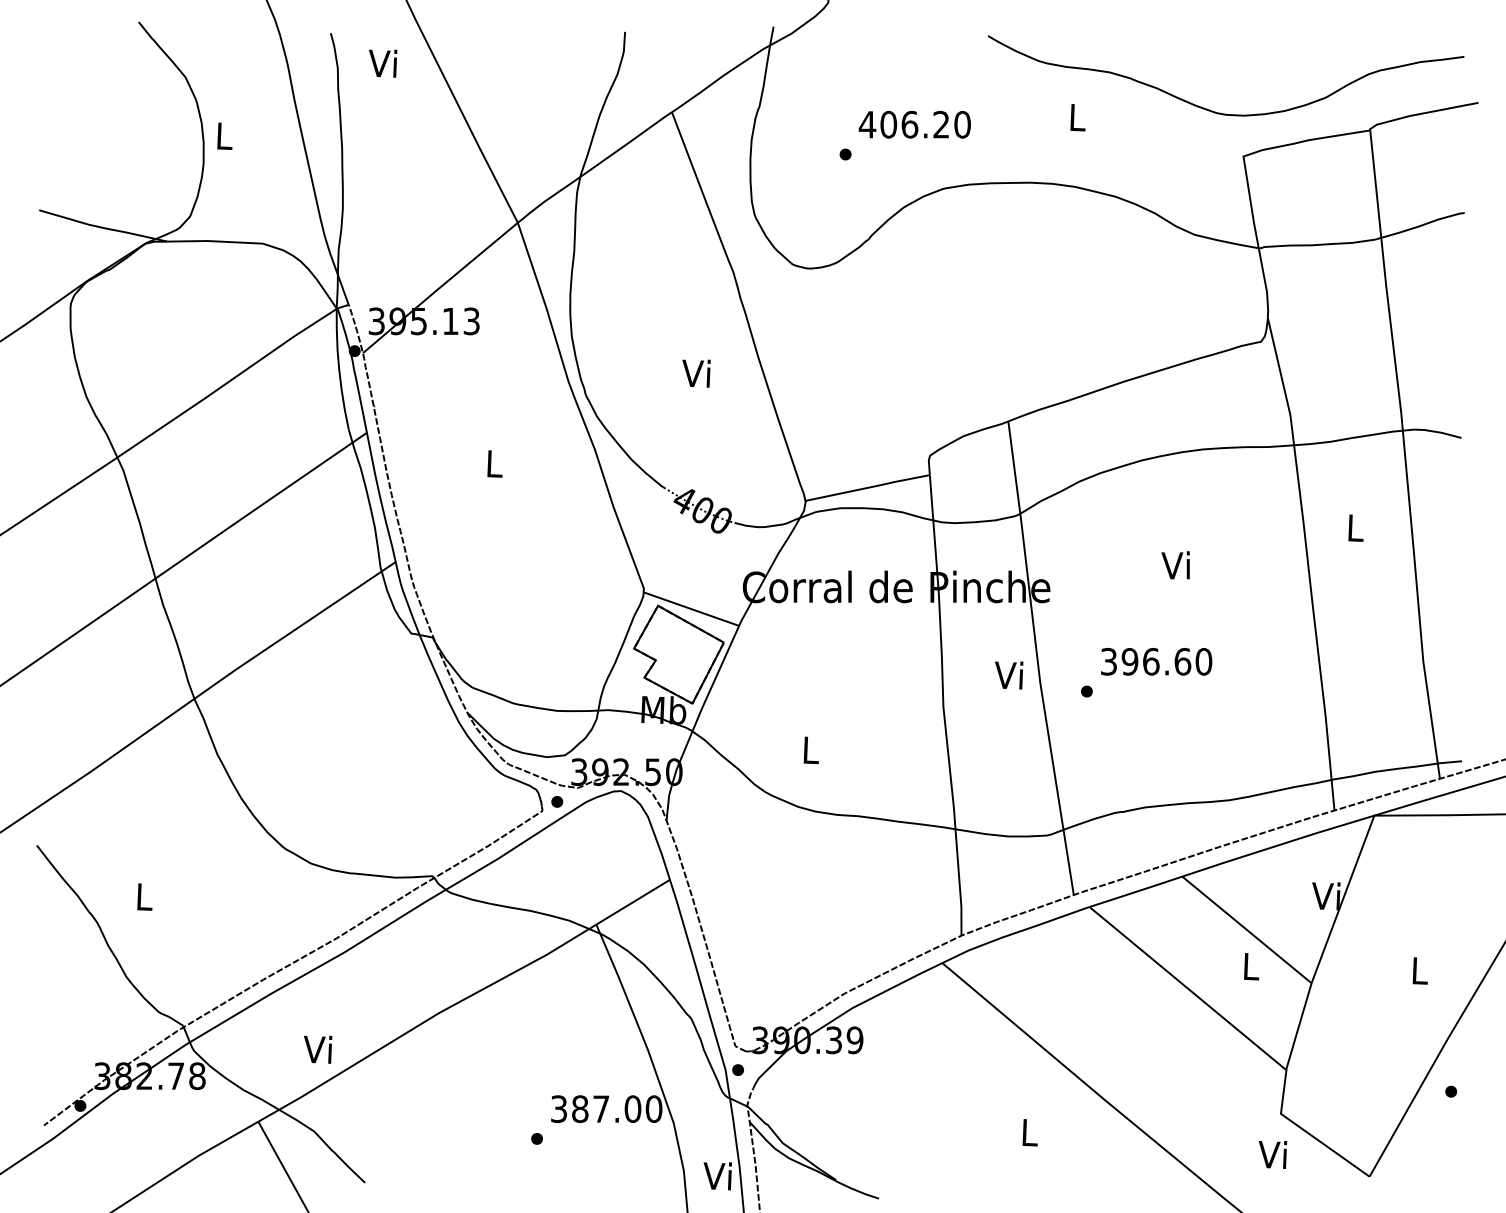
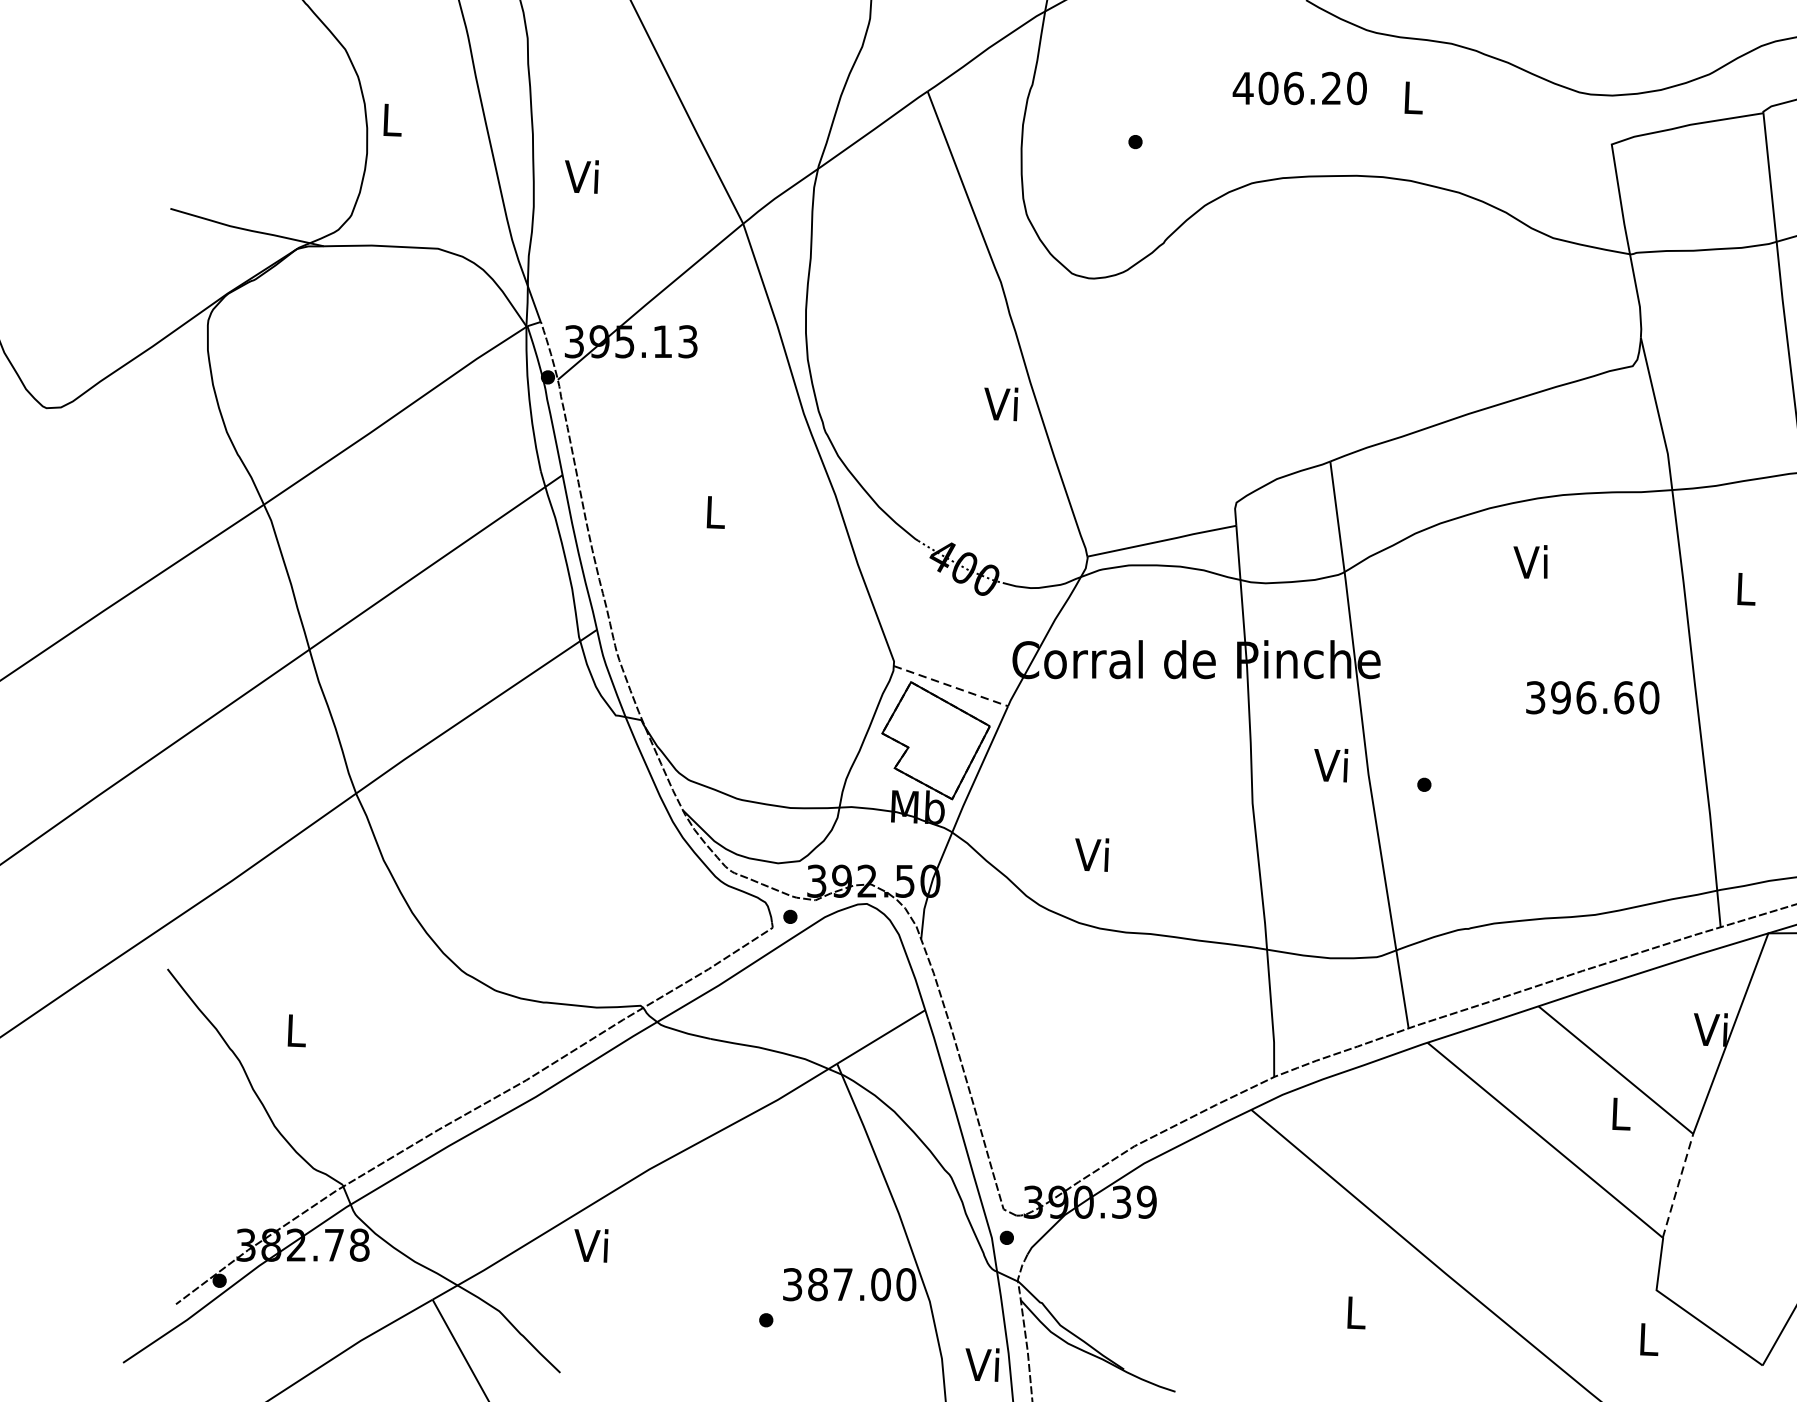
text: (383, 63) -> (582, 176), moved
text: (914, 124) -> (1299, 88), moved
text: (696, 373) -> (1001, 404), moved
text: (1175, 565) -> (1530, 562), moved
line: (691, 609) -> (951, 686), solid -> dashed
text: (1156, 661) -> (1592, 697), moved
text: (809, 750) -> (1092, 855), L -> Vi
line: (1298, 1026) -> (1677, 1185), solid -> dashed
text: (318, 1049) -> (591, 1245), moved
text: (1272, 1154) -> (1646, 1338), Vi -> L

